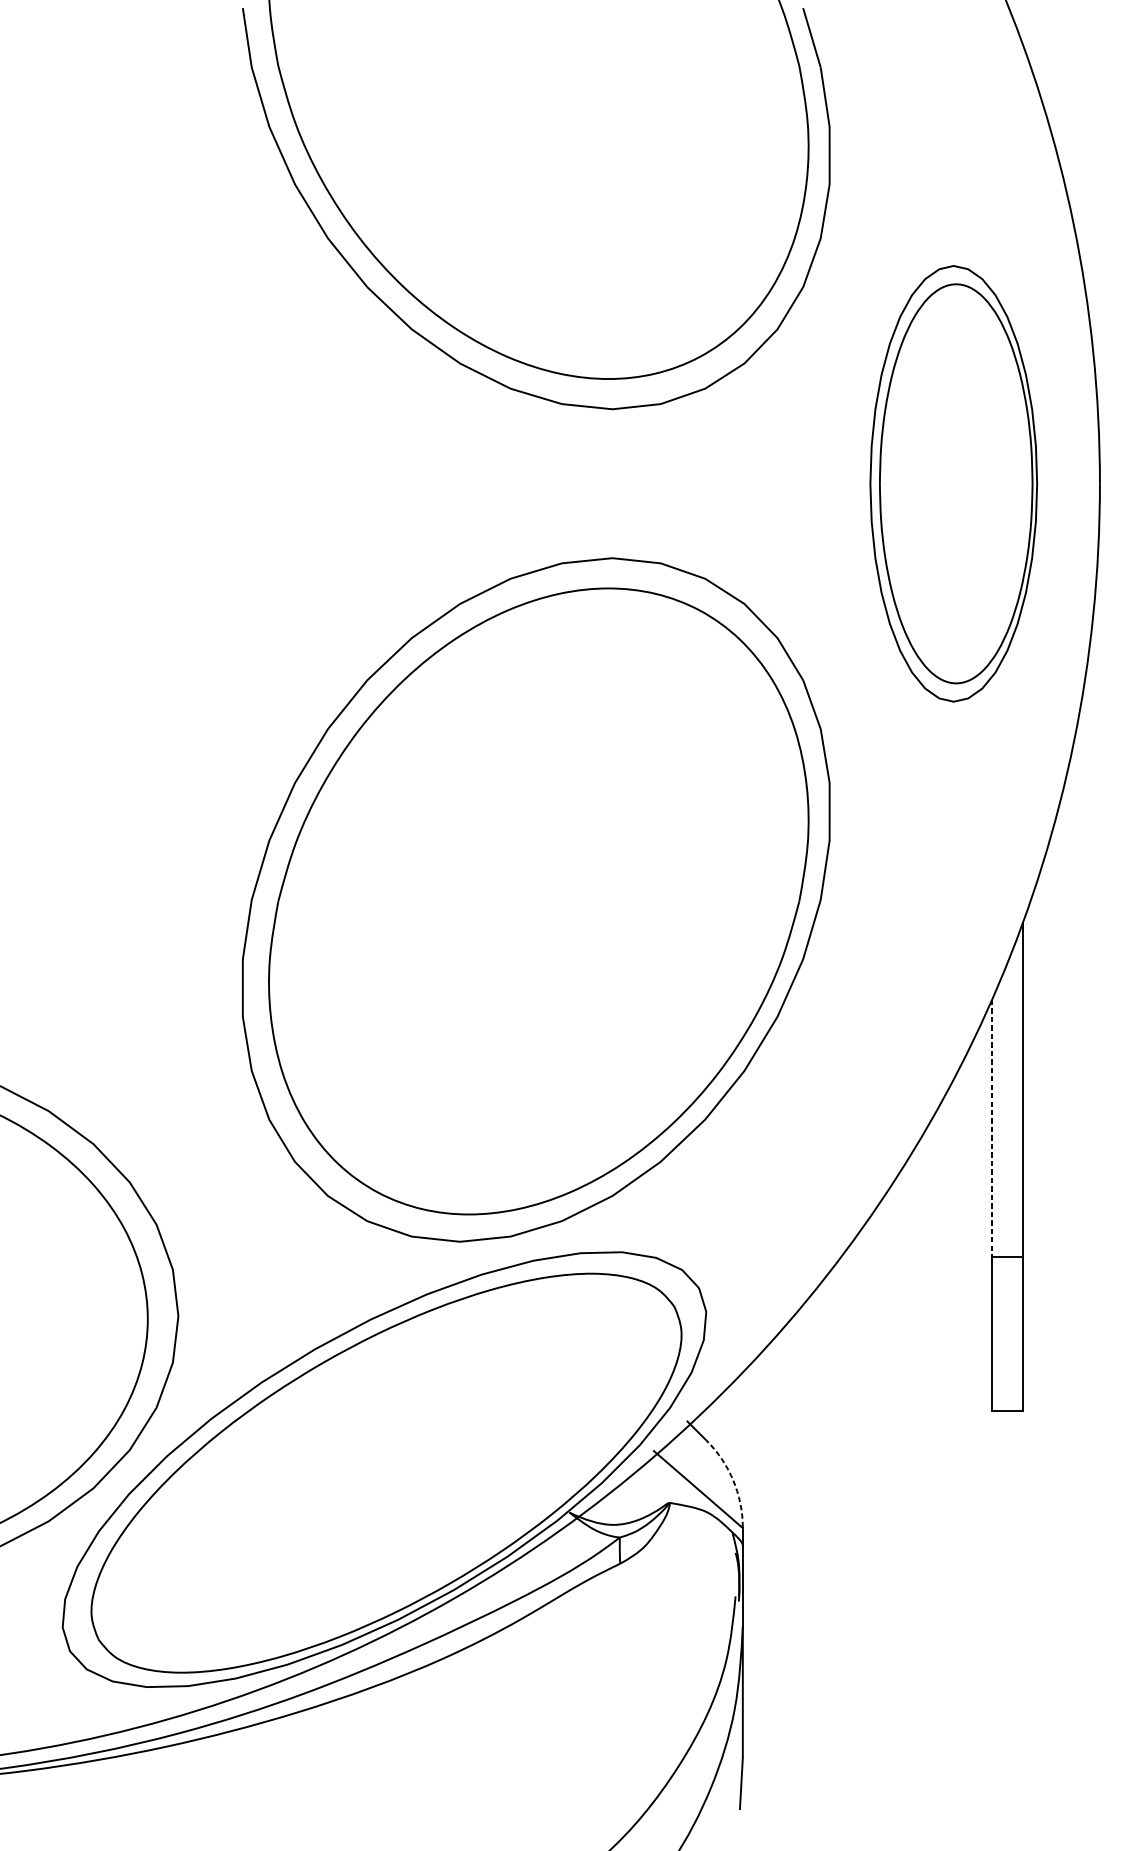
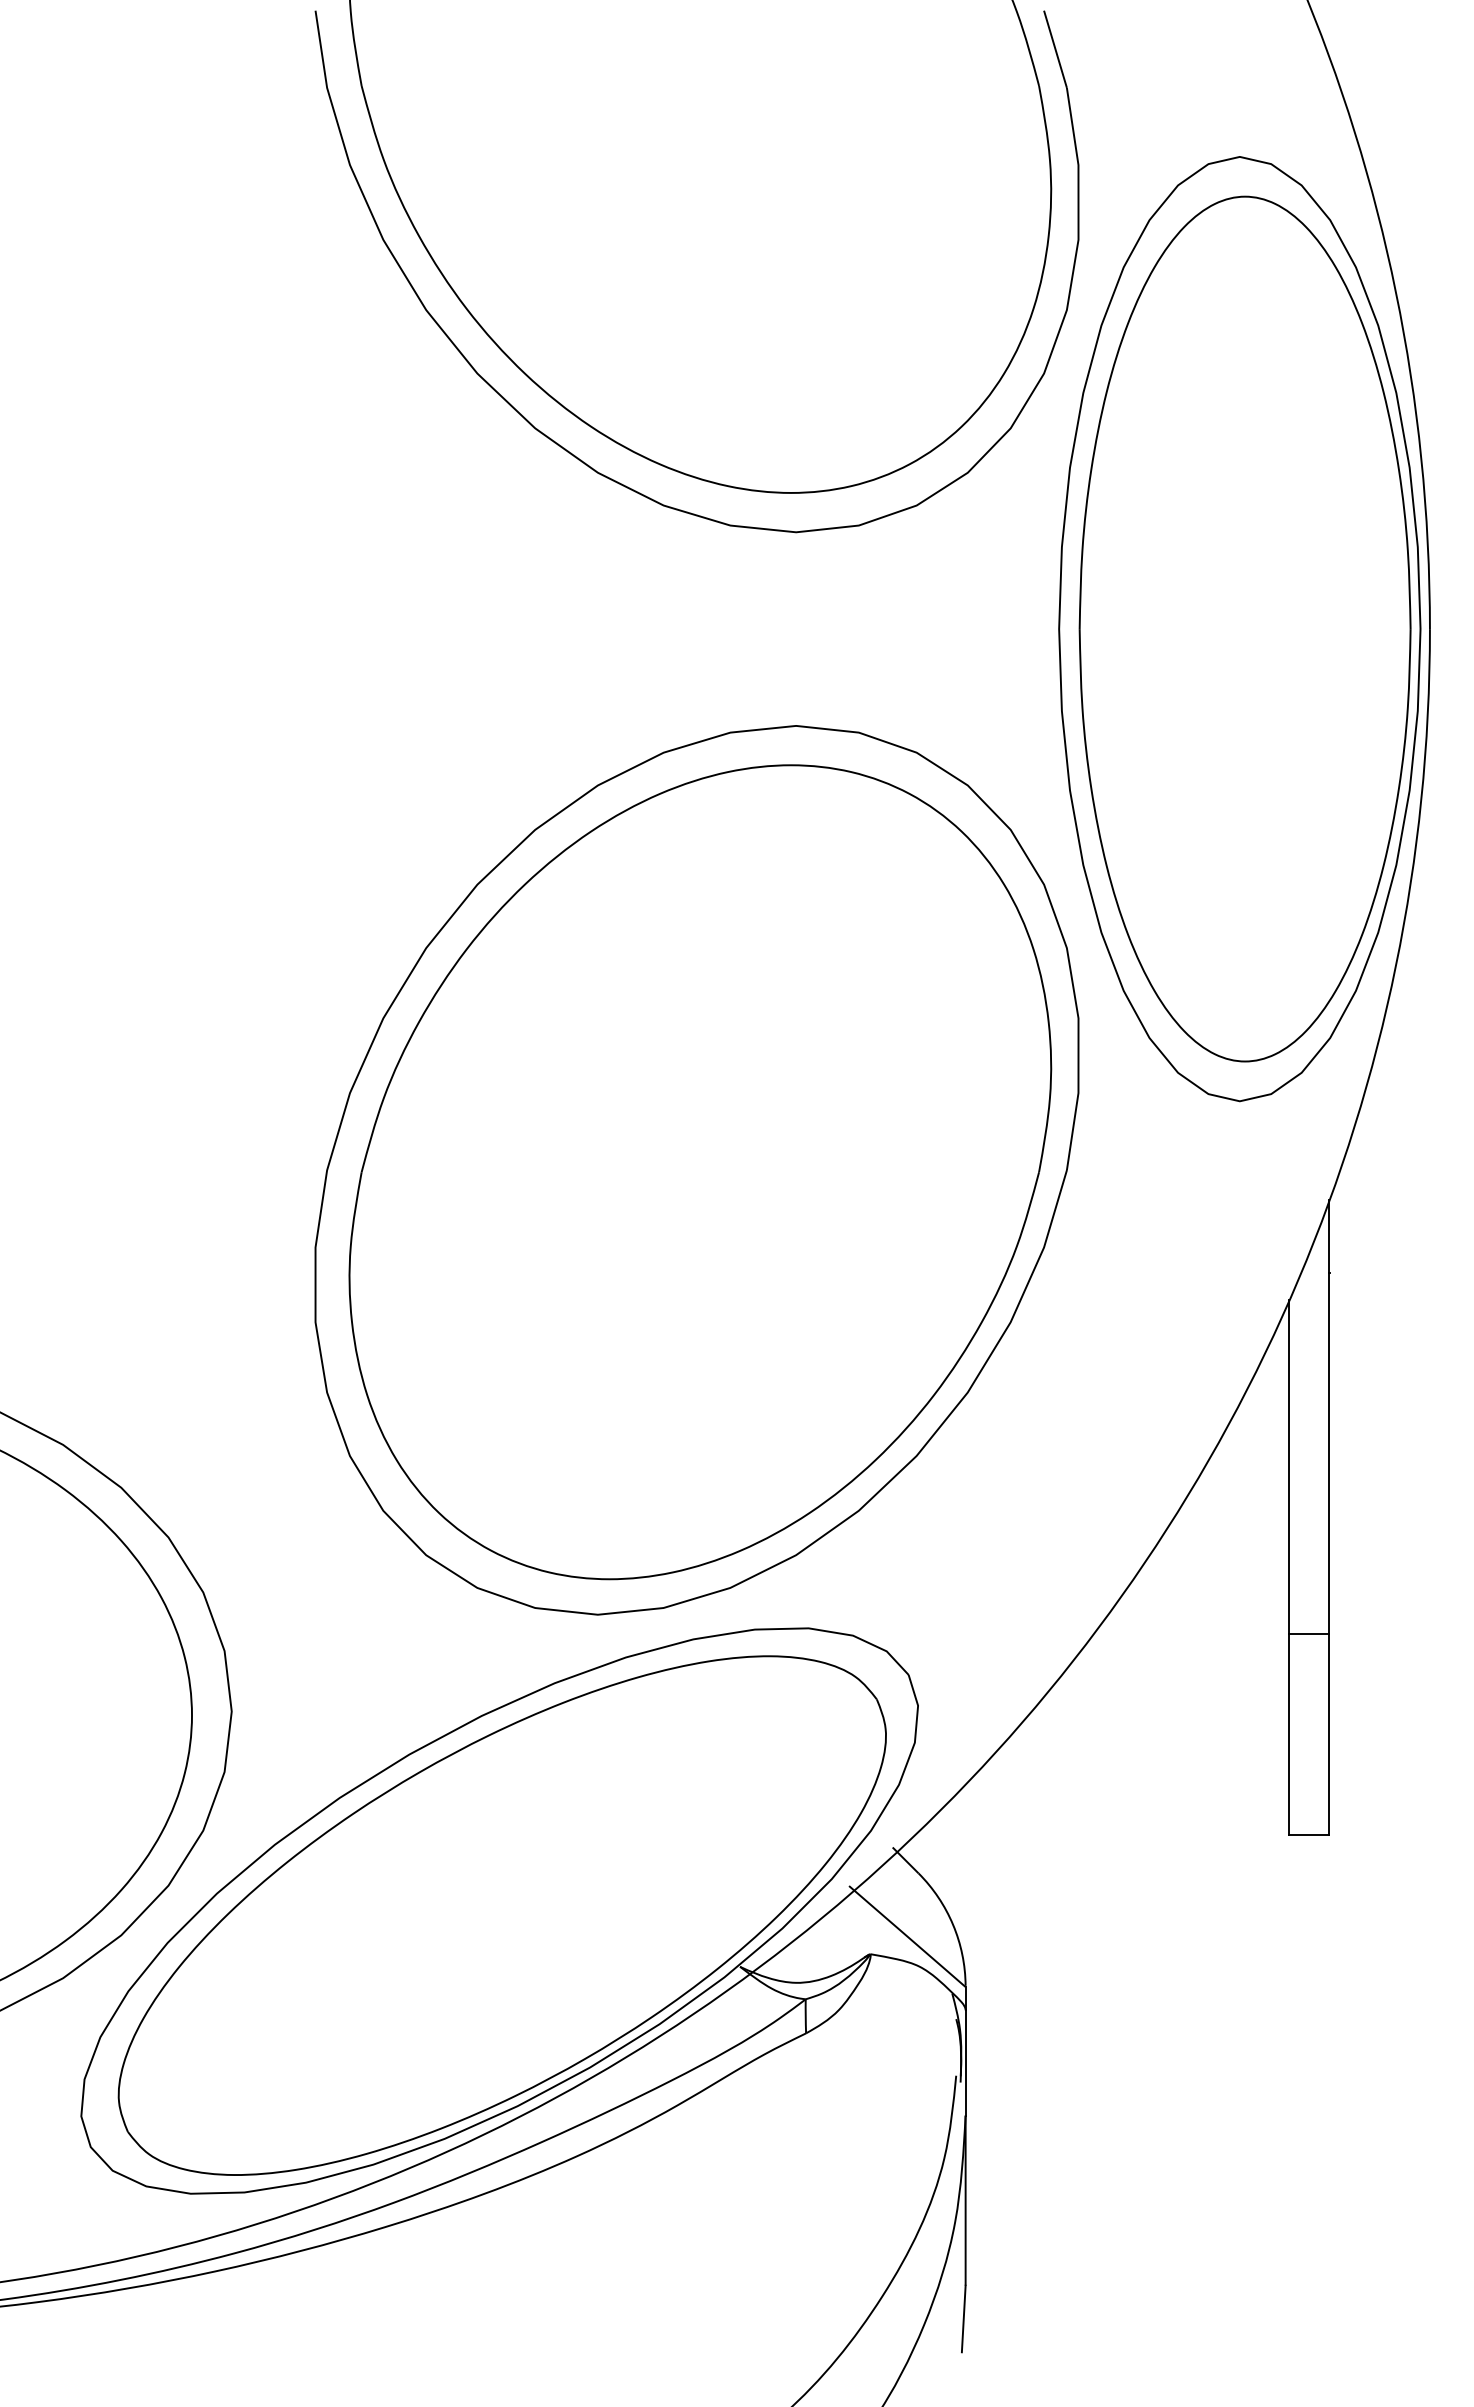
part: (953, 484) -> (1239, 629), size x1.67
line: (991, 1128) -> (1289, 1467), dashed -> solid
arc: (733, 1480) -> (953, 1924), dashed -> solid

